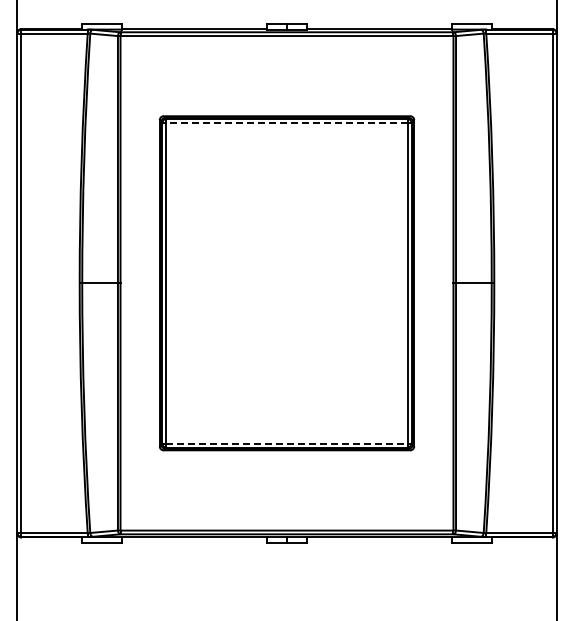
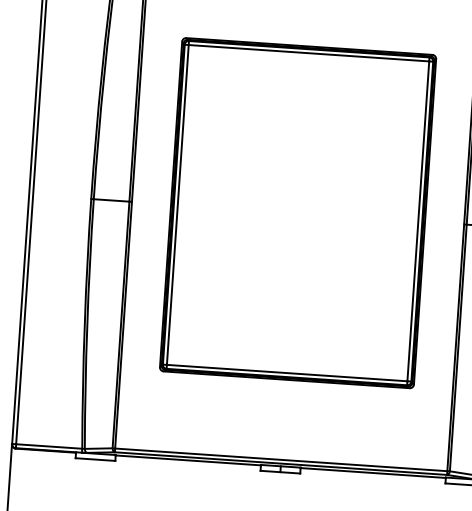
line: (287, 123) -> (309, 53), dashed -> solid
line: (287, 443) -> (287, 373), dashed -> solid

